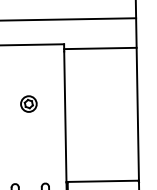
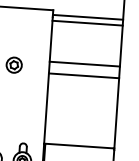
line: (100, 54) -> (87, 23), added
line: (101, 96) -> (85, 63), added
line: (101, 108) -> (84, 75), added

